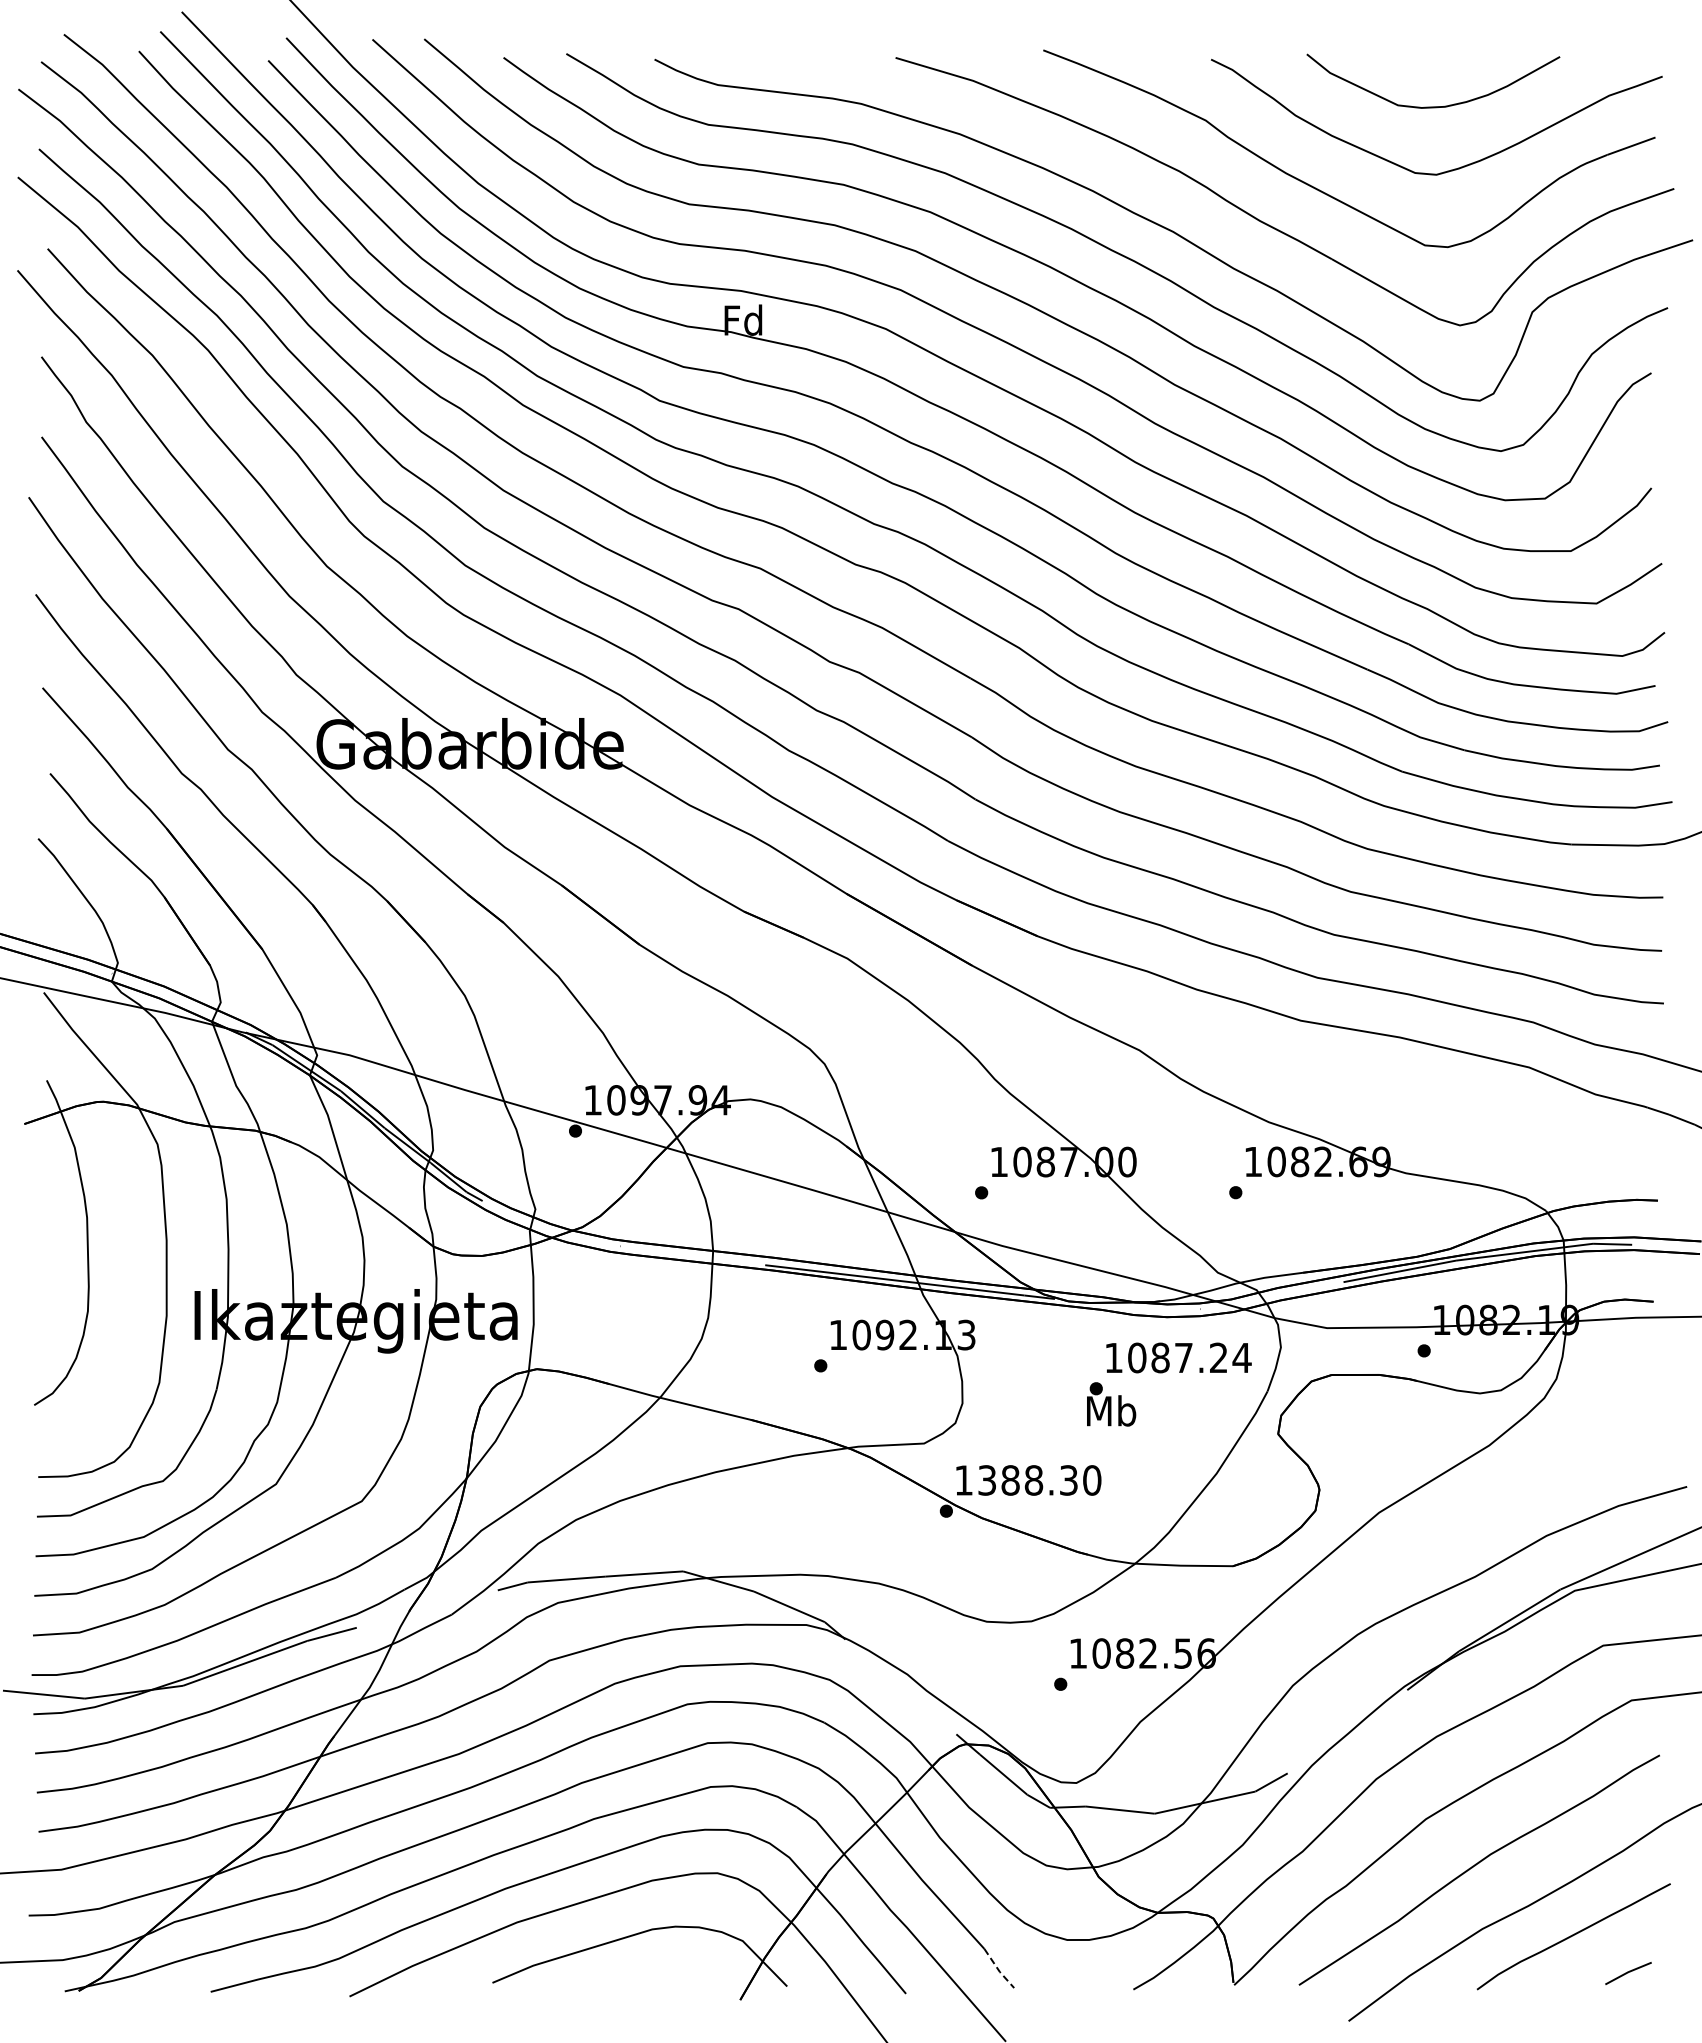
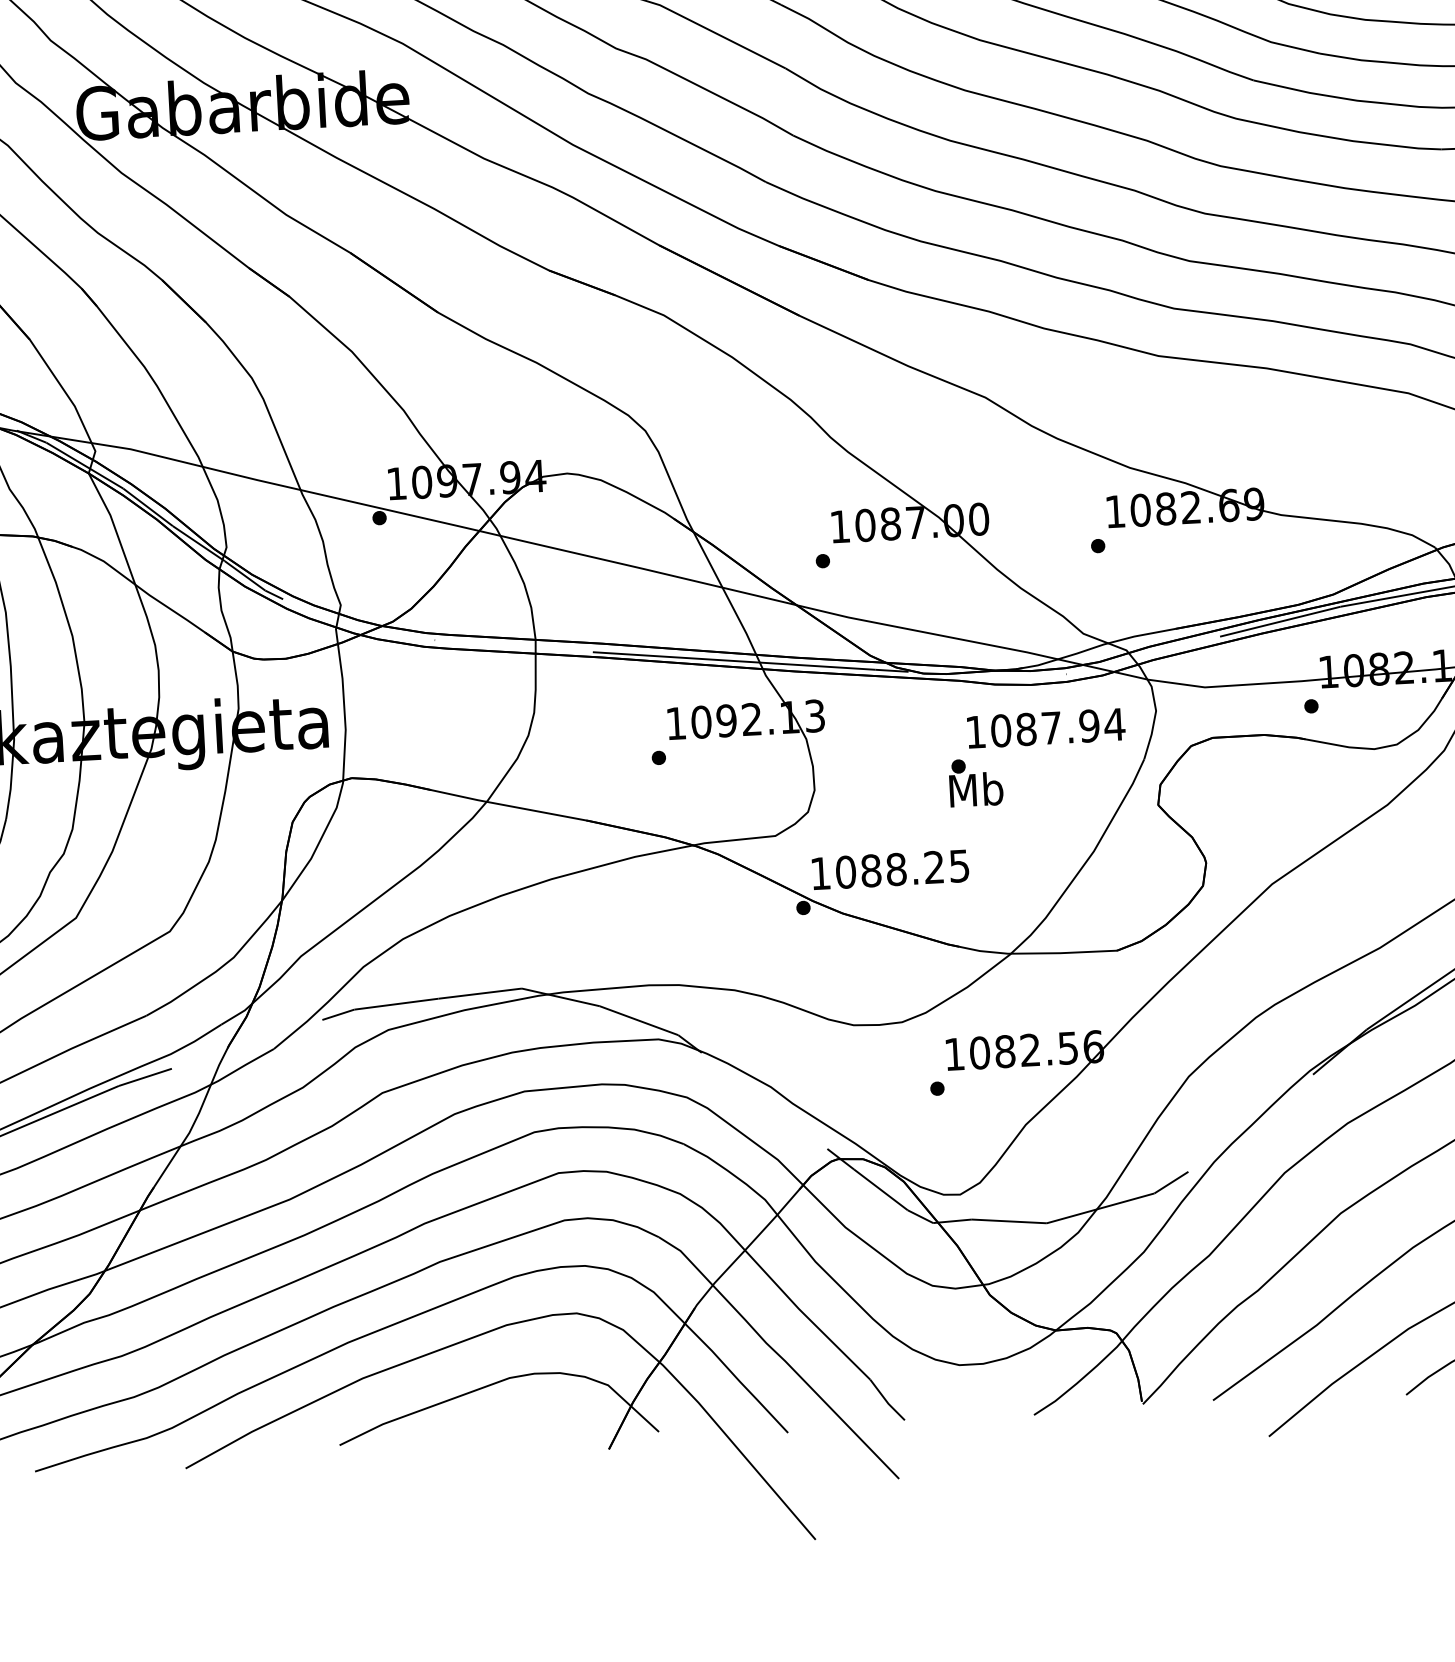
text: (1218, 1357) -> (1089, 725), 1087.24 -> 1087.94
text: (1039, 1480) -> (902, 869), 1388.30 -> 1088.25
line: (998, 1970) -> (886, 1402), dashed -> solid

